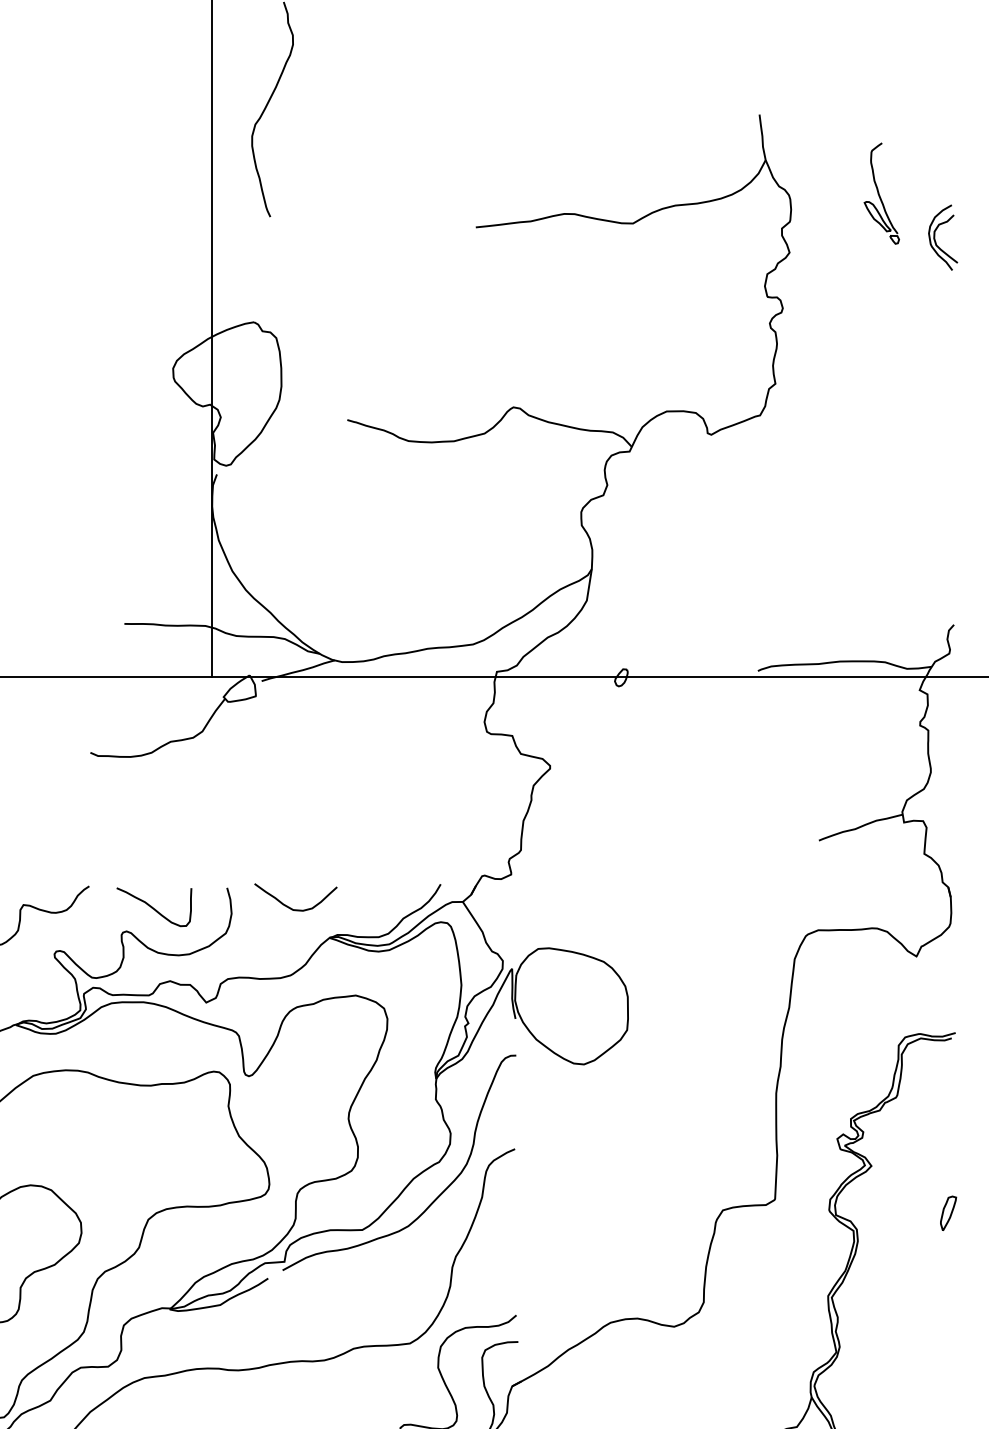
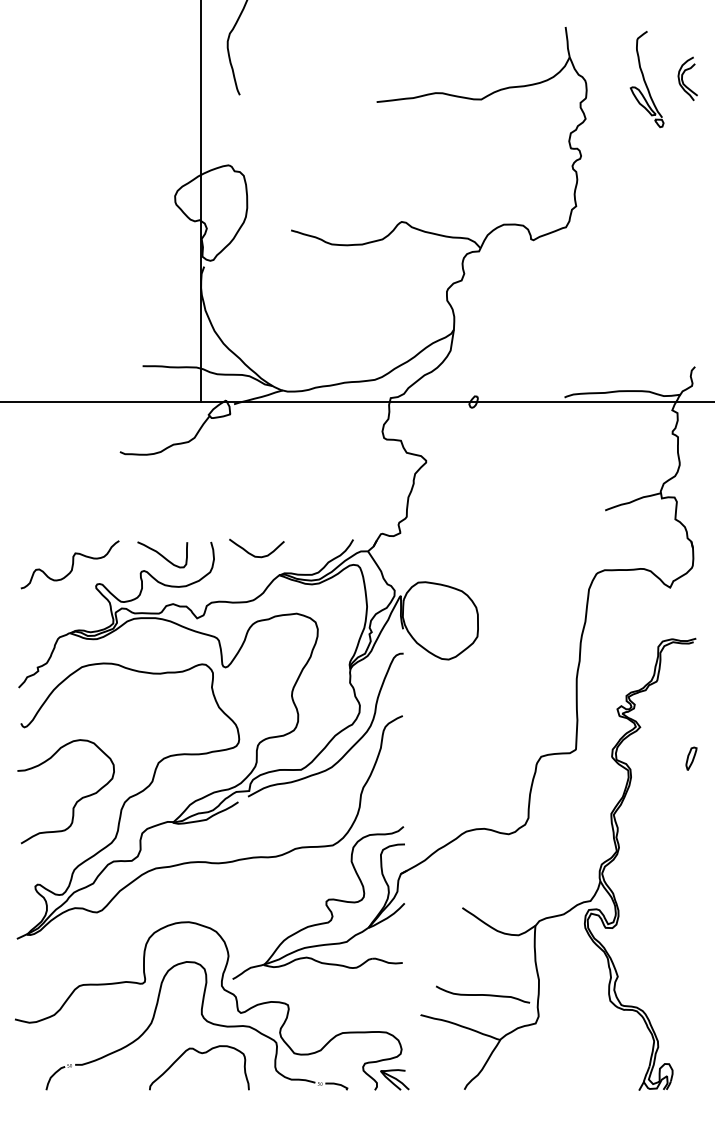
part: (880, 193) -> (646, 79), size x1.43
part: (942, 237) -> (687, 78), moved

